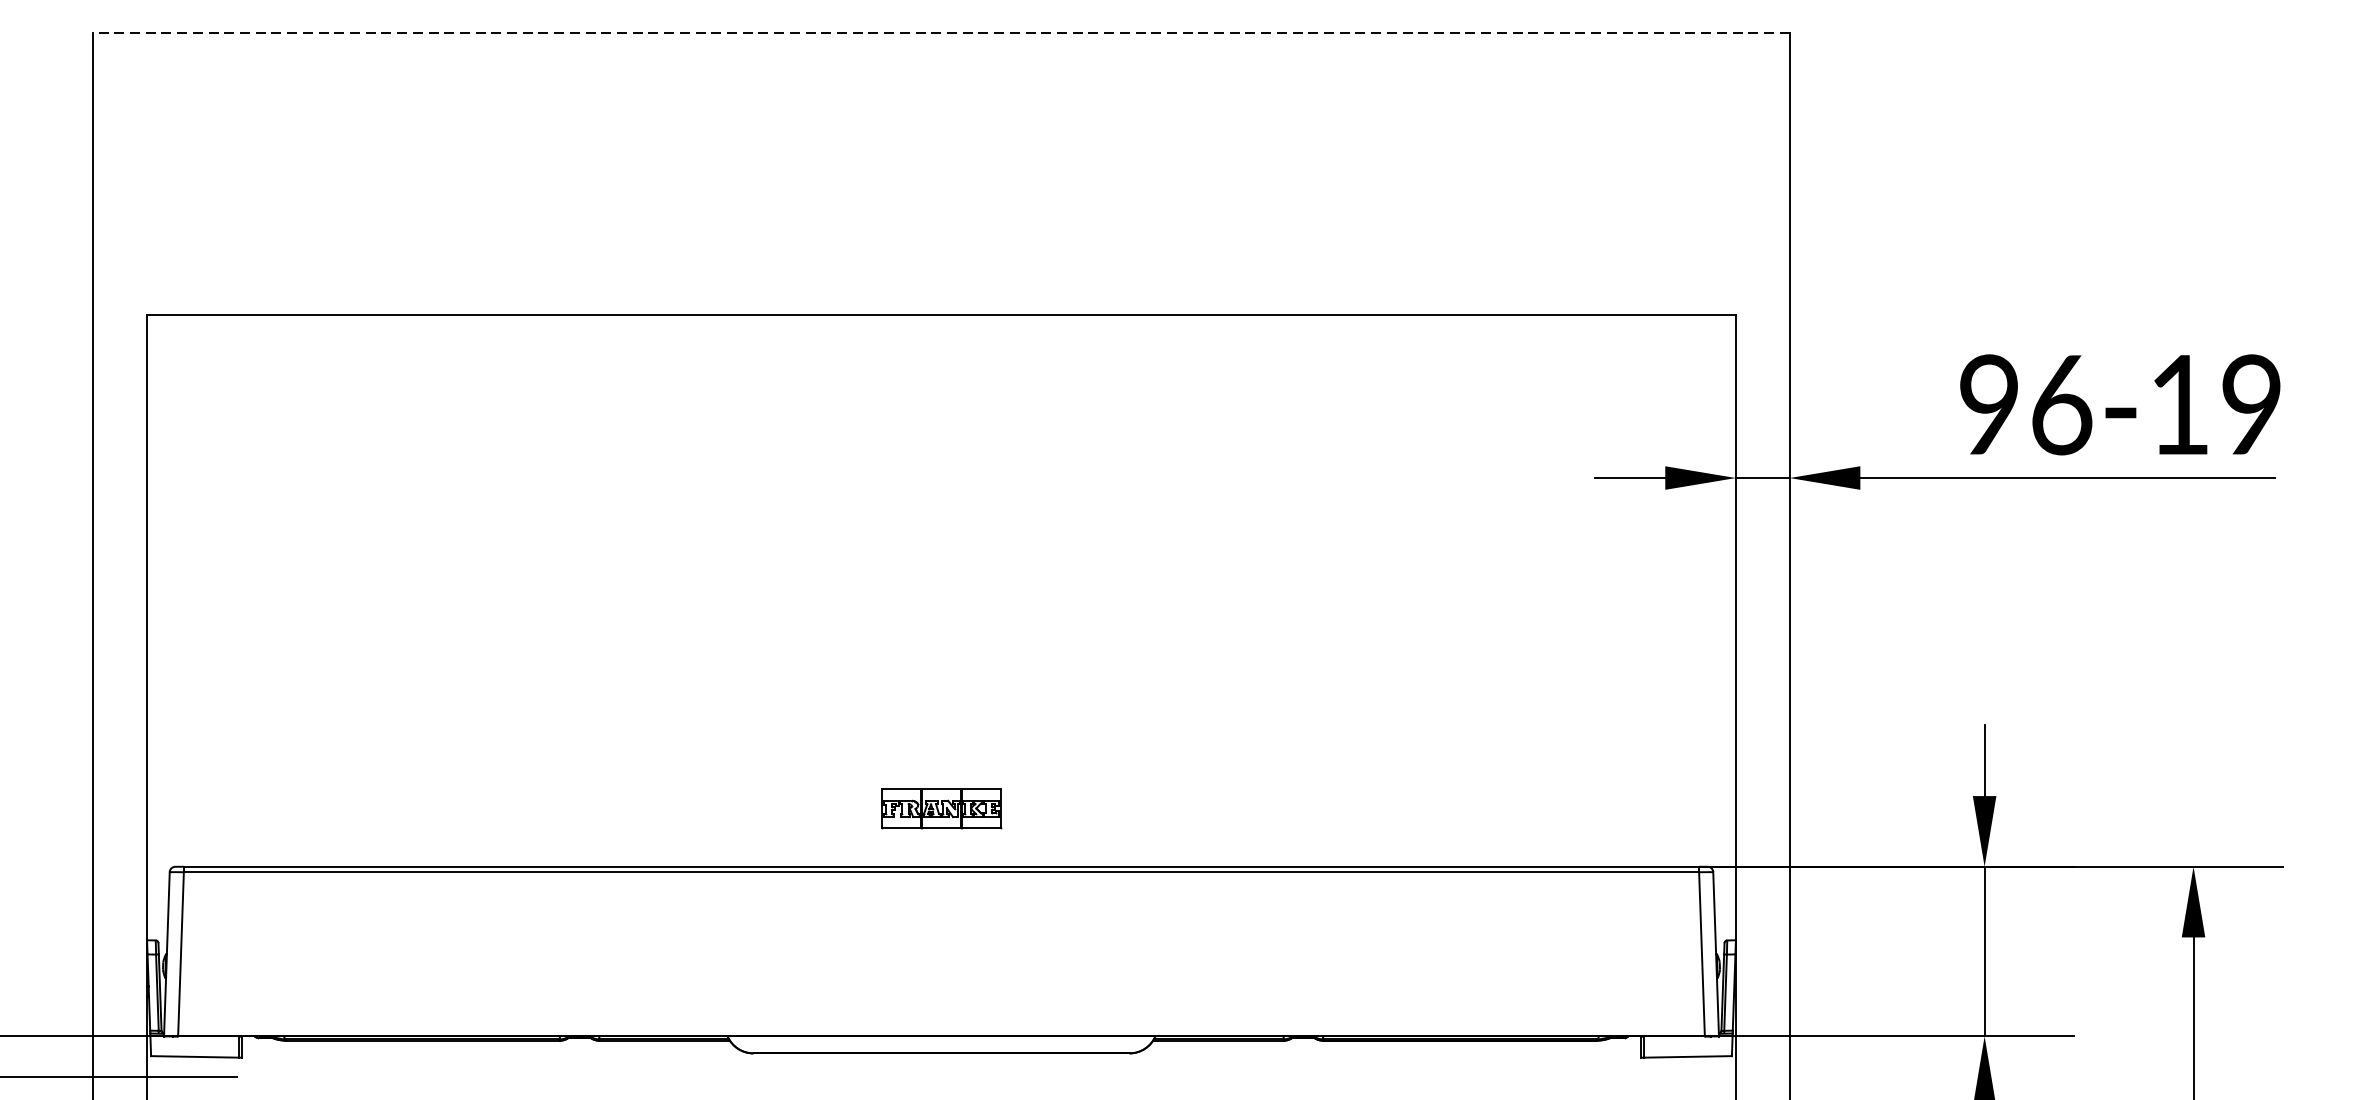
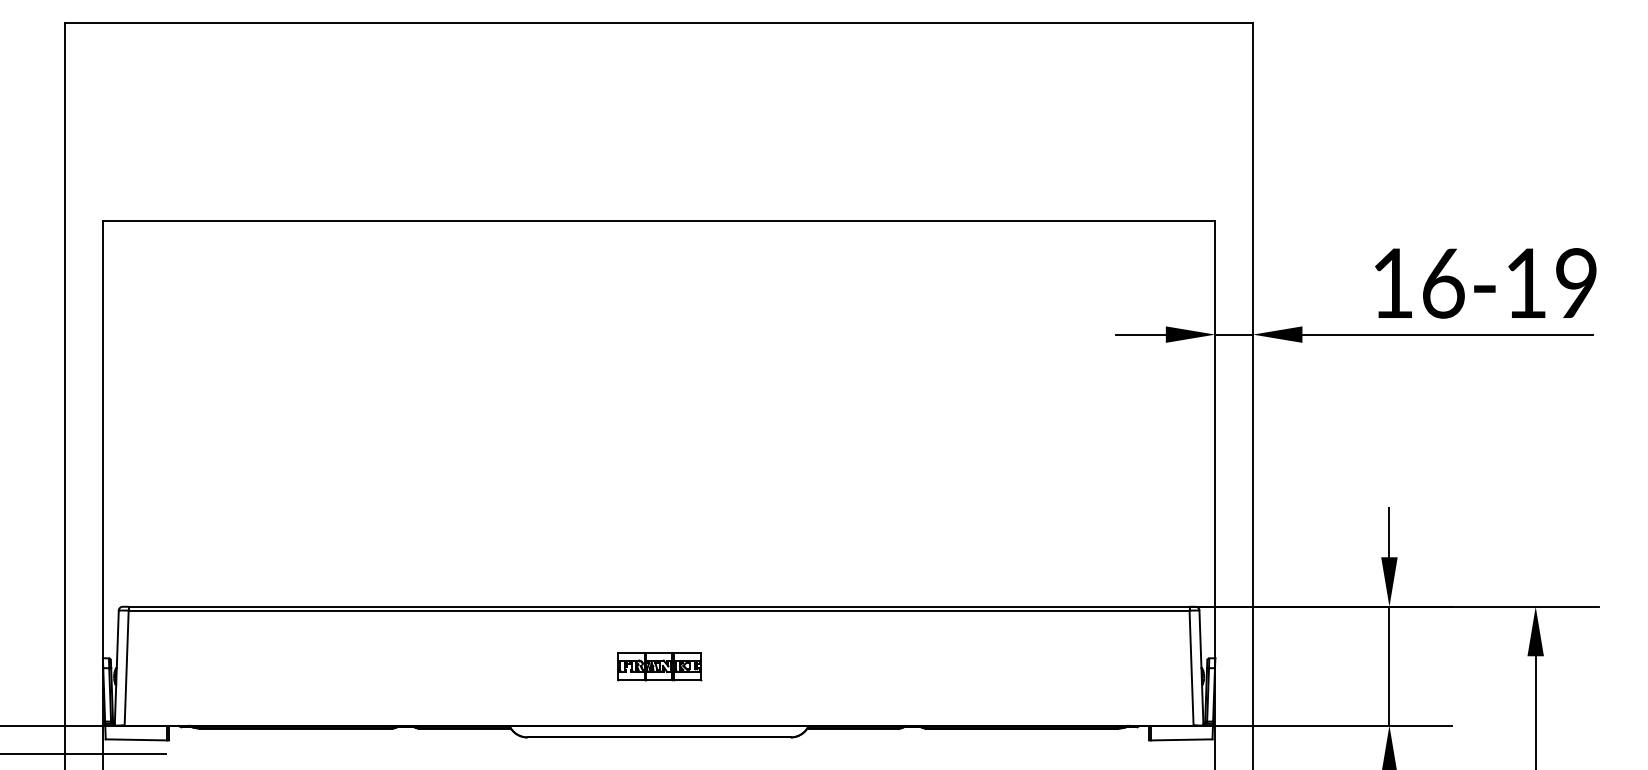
line: (942, 32) -> (659, 22), dashed -> solid
text: (1988, 403) -> (1392, 282), 96-19 -> 16-19
part: (942, 809) -> (659, 666), moved

